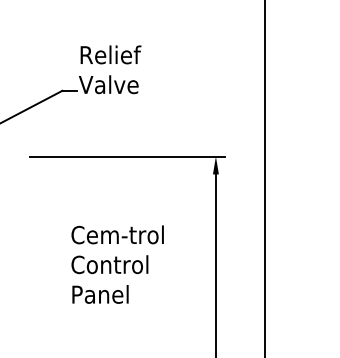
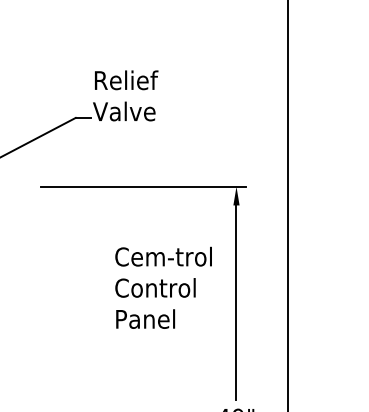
text: (117, 264) -> (163, 287), moved

